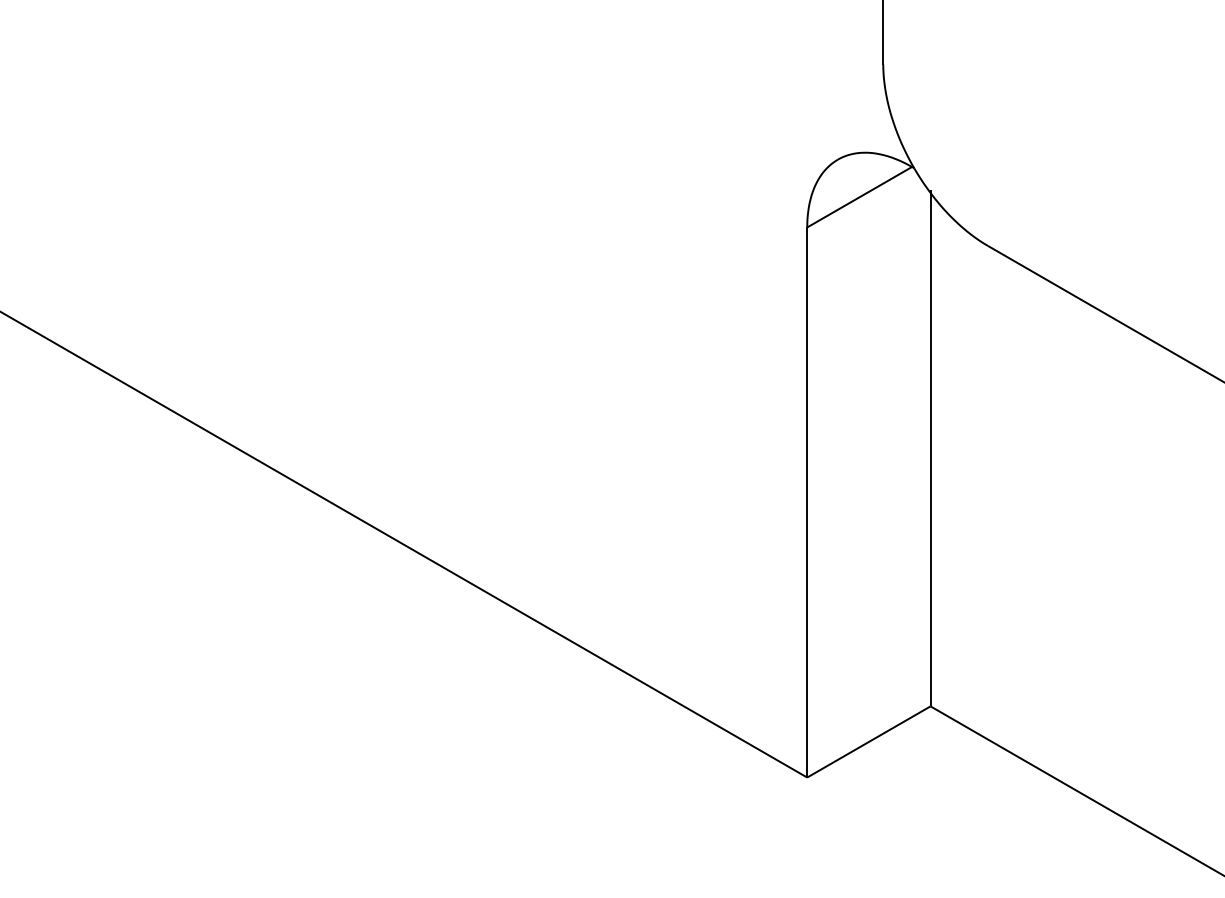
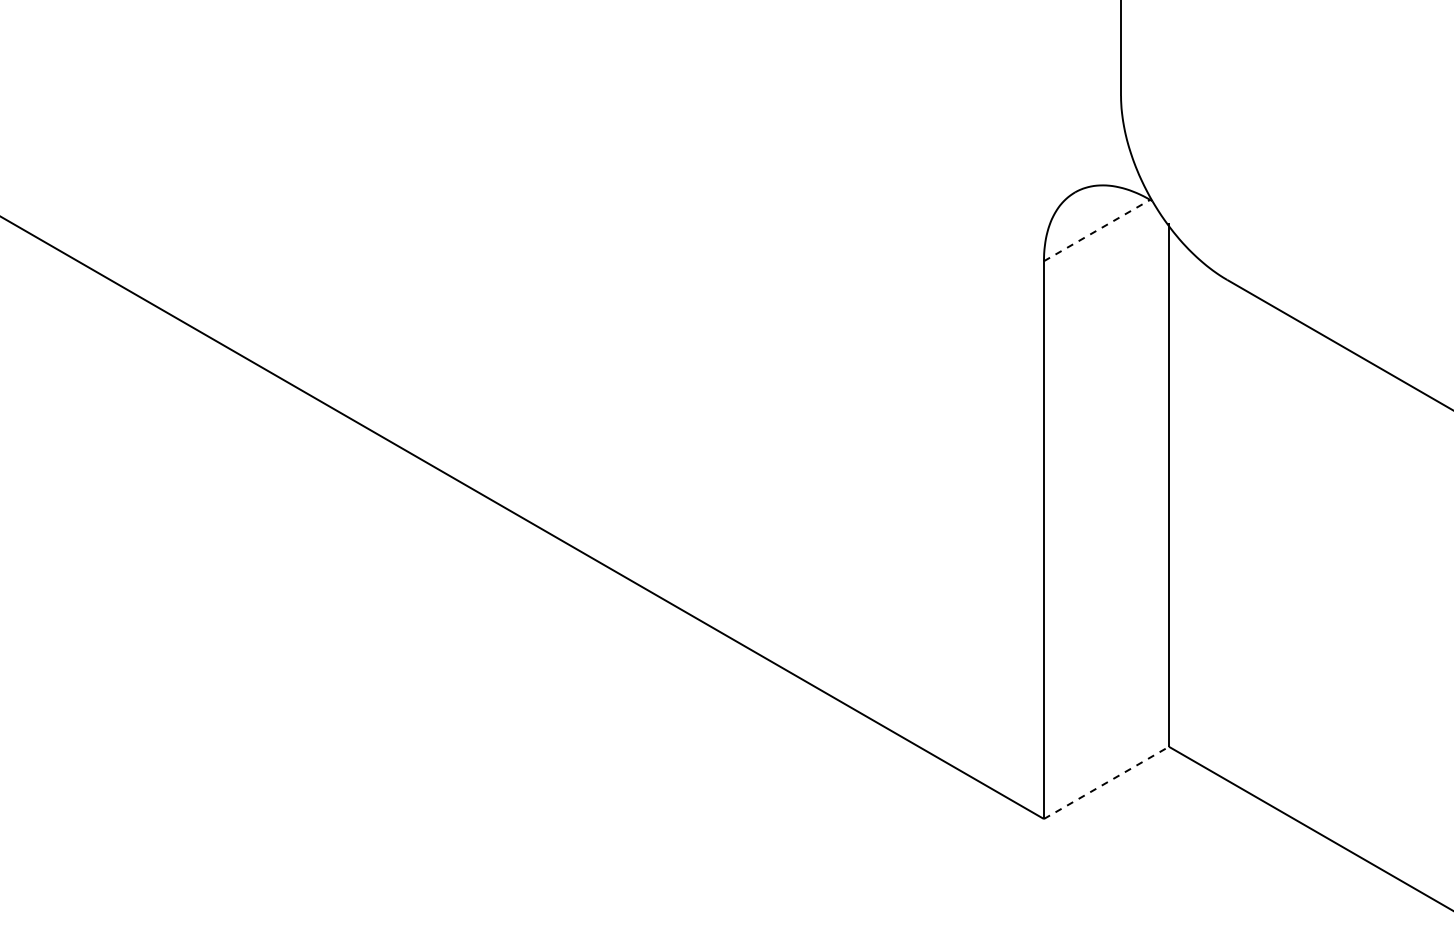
line: (860, 197) -> (1097, 230), solid -> dashed
line: (868, 741) -> (1106, 782), solid -> dashed

